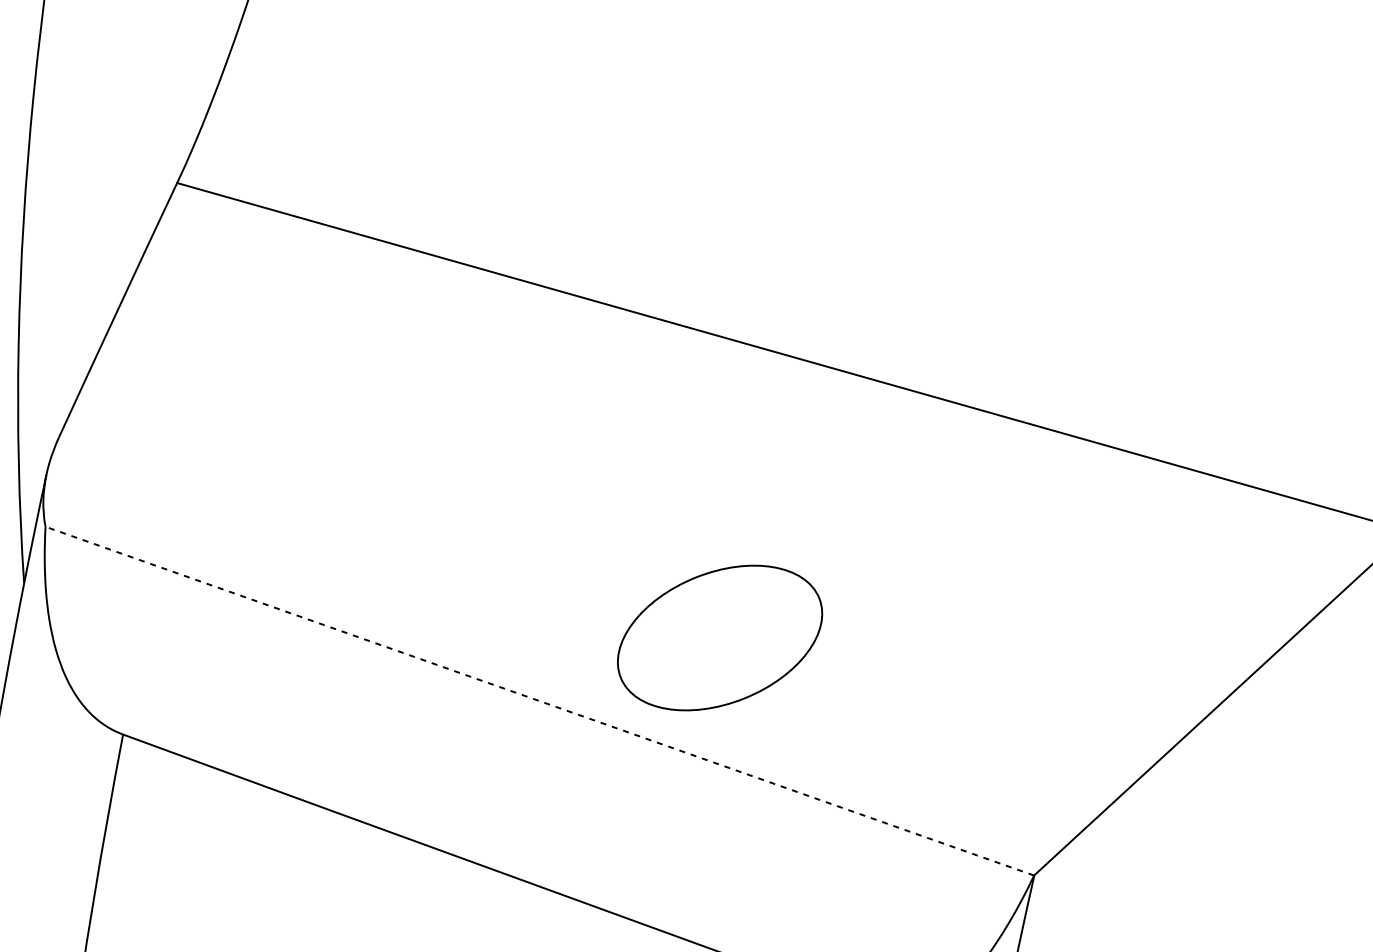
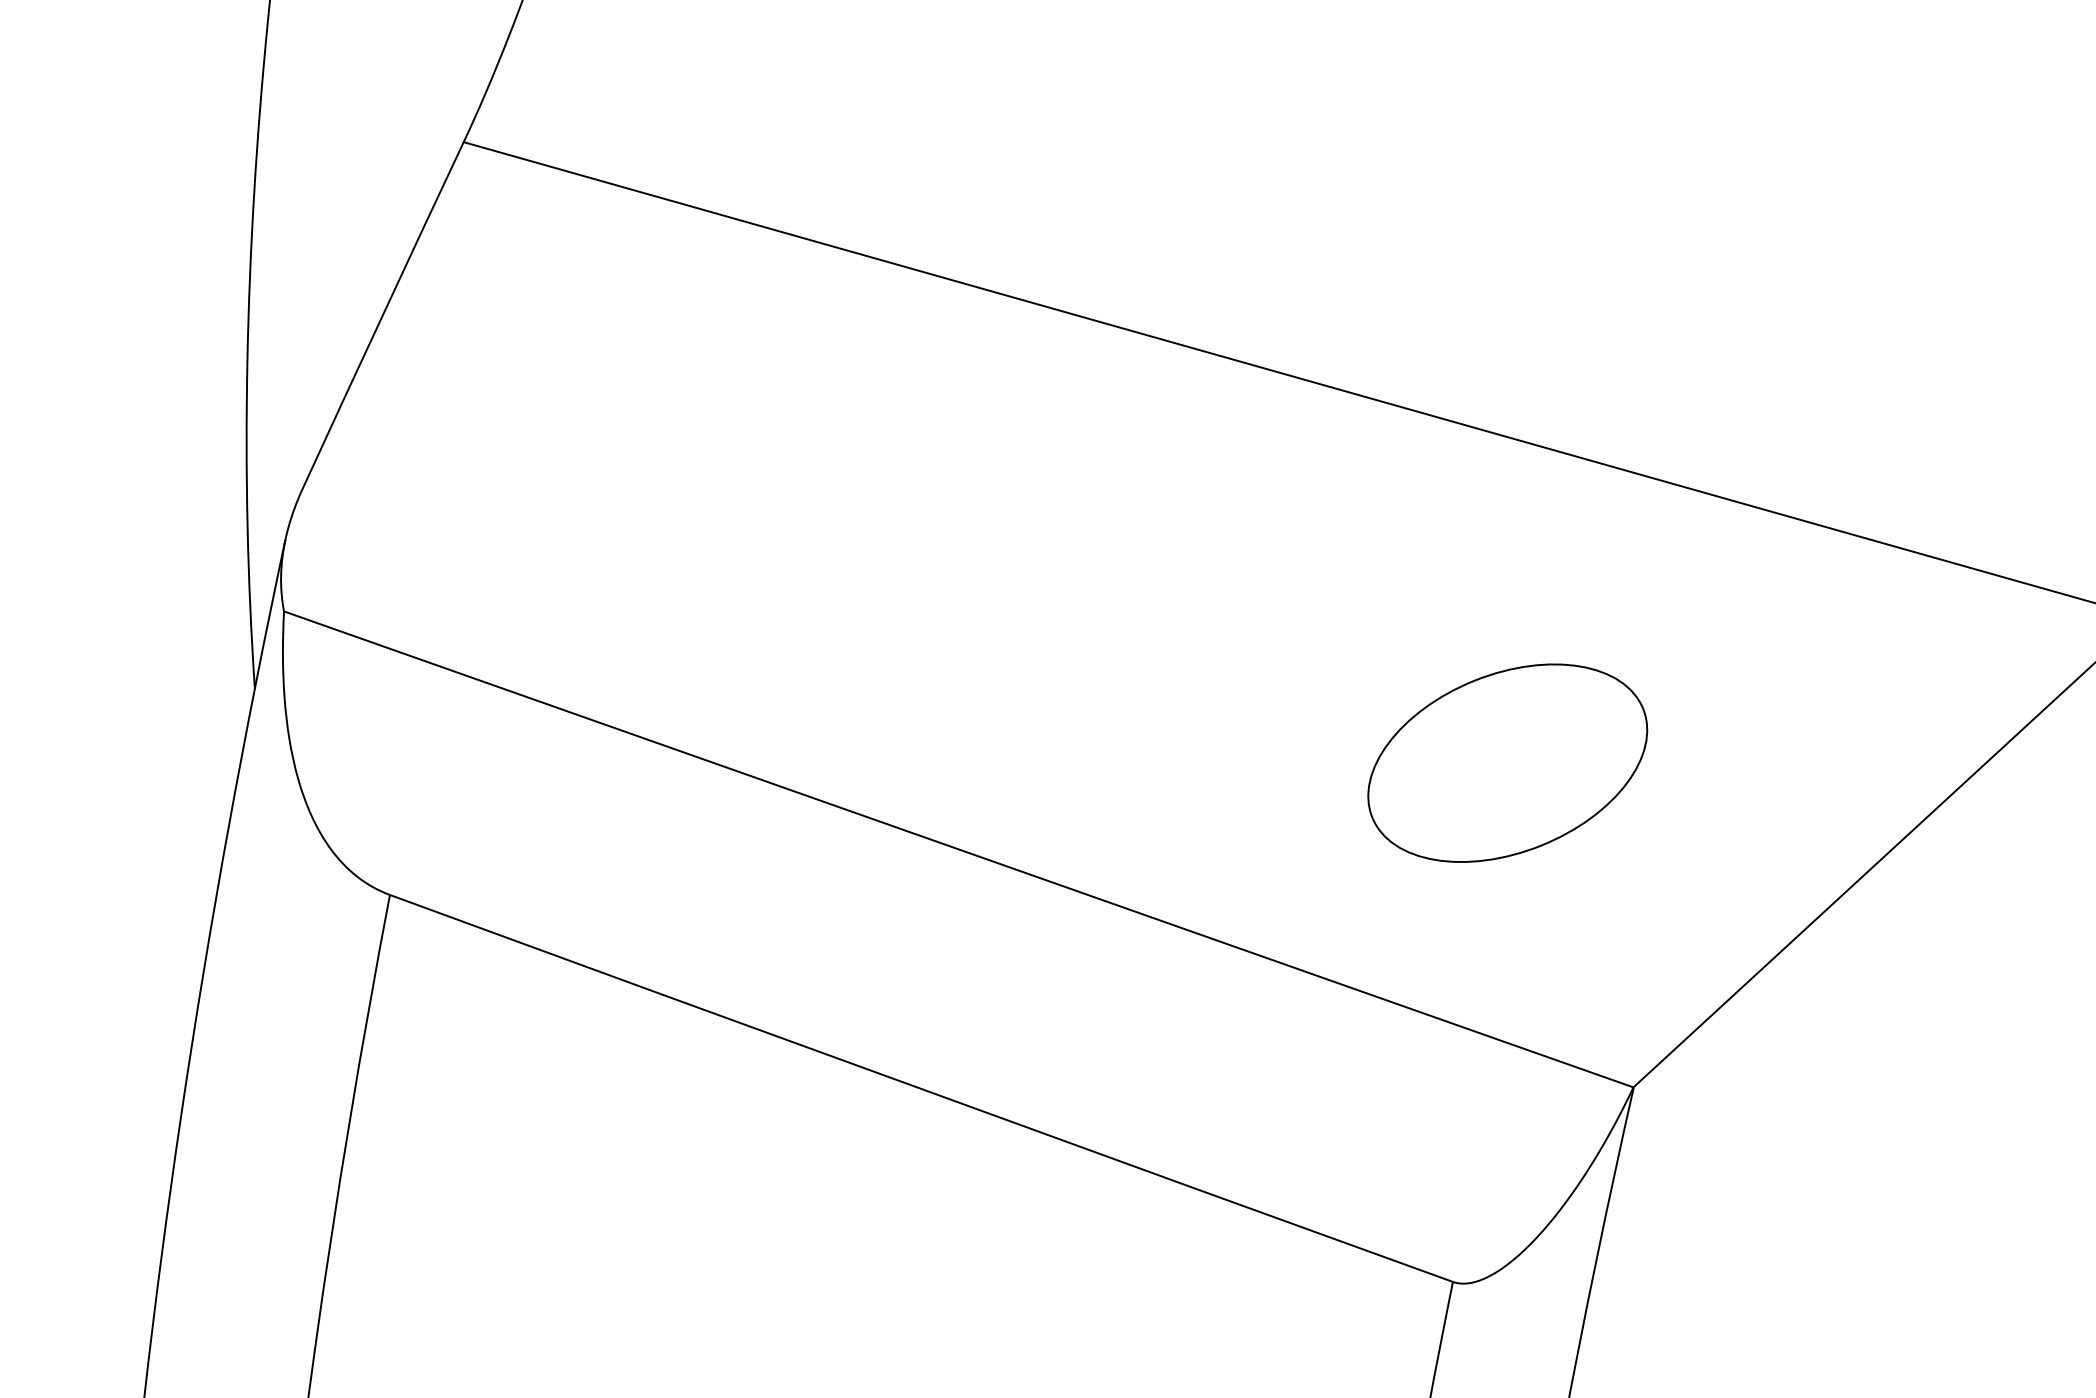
part: (719, 637) -> (1507, 762), moved
line: (539, 701) -> (958, 849), dashed -> solid

